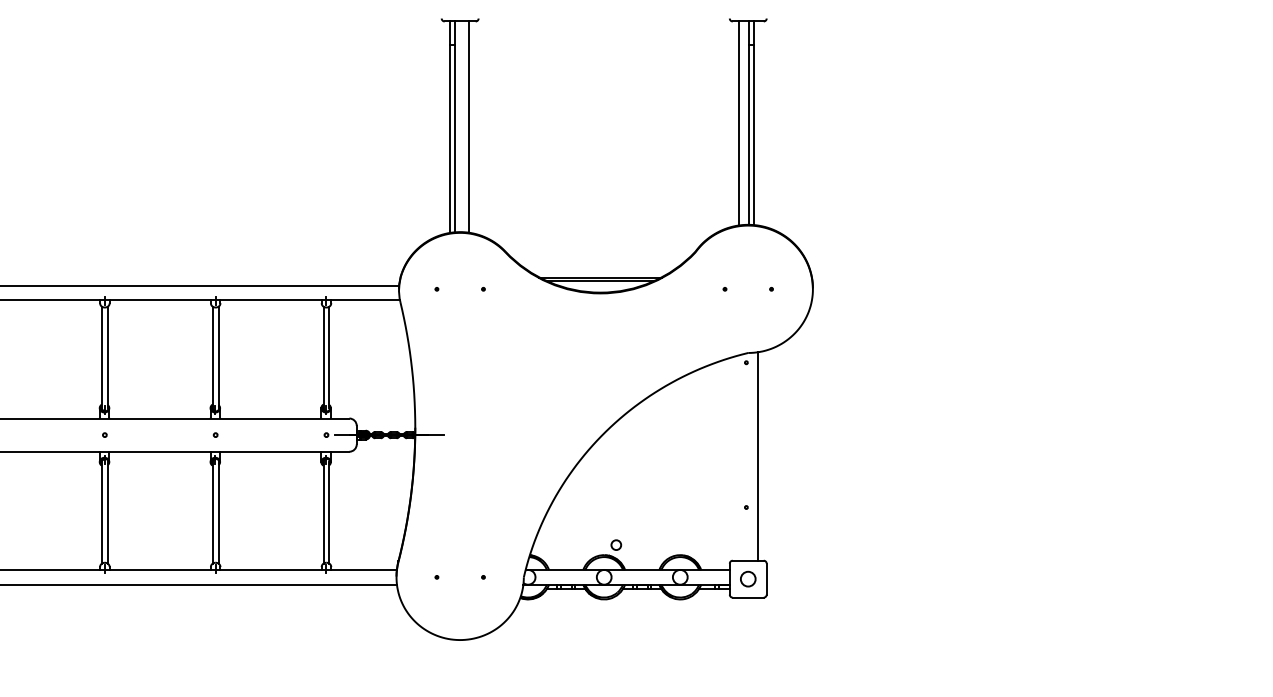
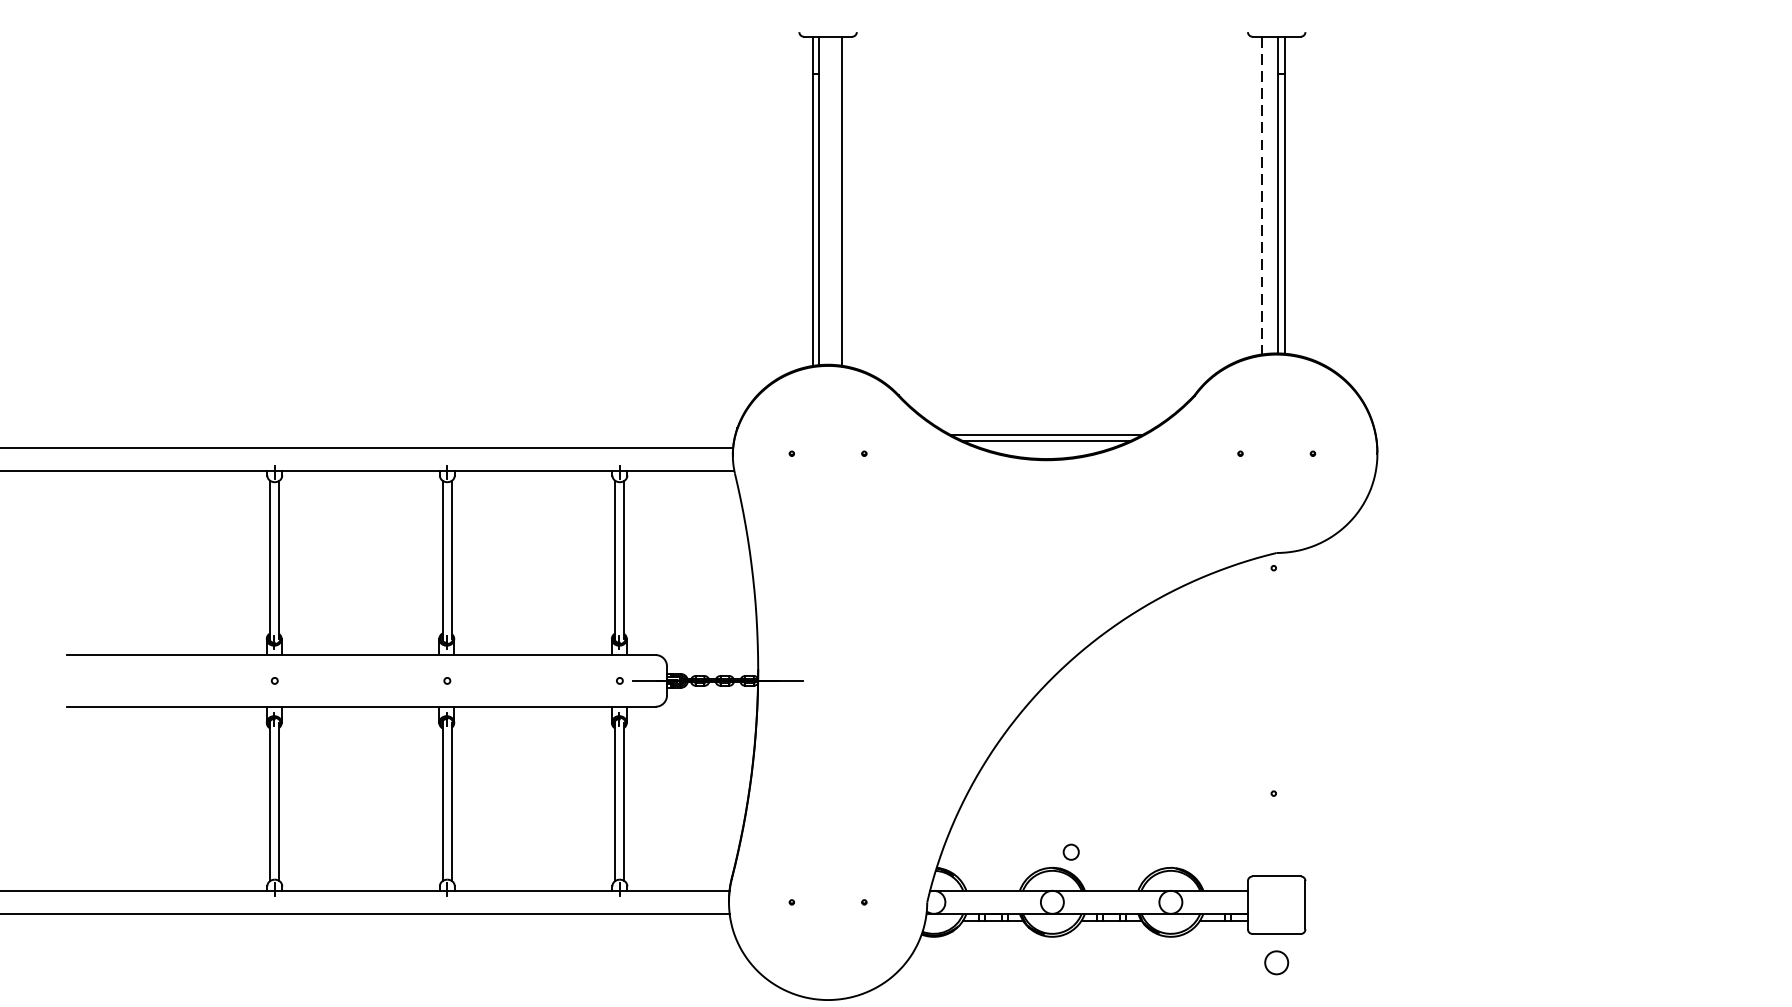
line: (739, 123) -> (1263, 195), solid -> dashed
line: (758, 456) -> (1292, 714), removed
circle: (748, 578) -> (1277, 961), moved

